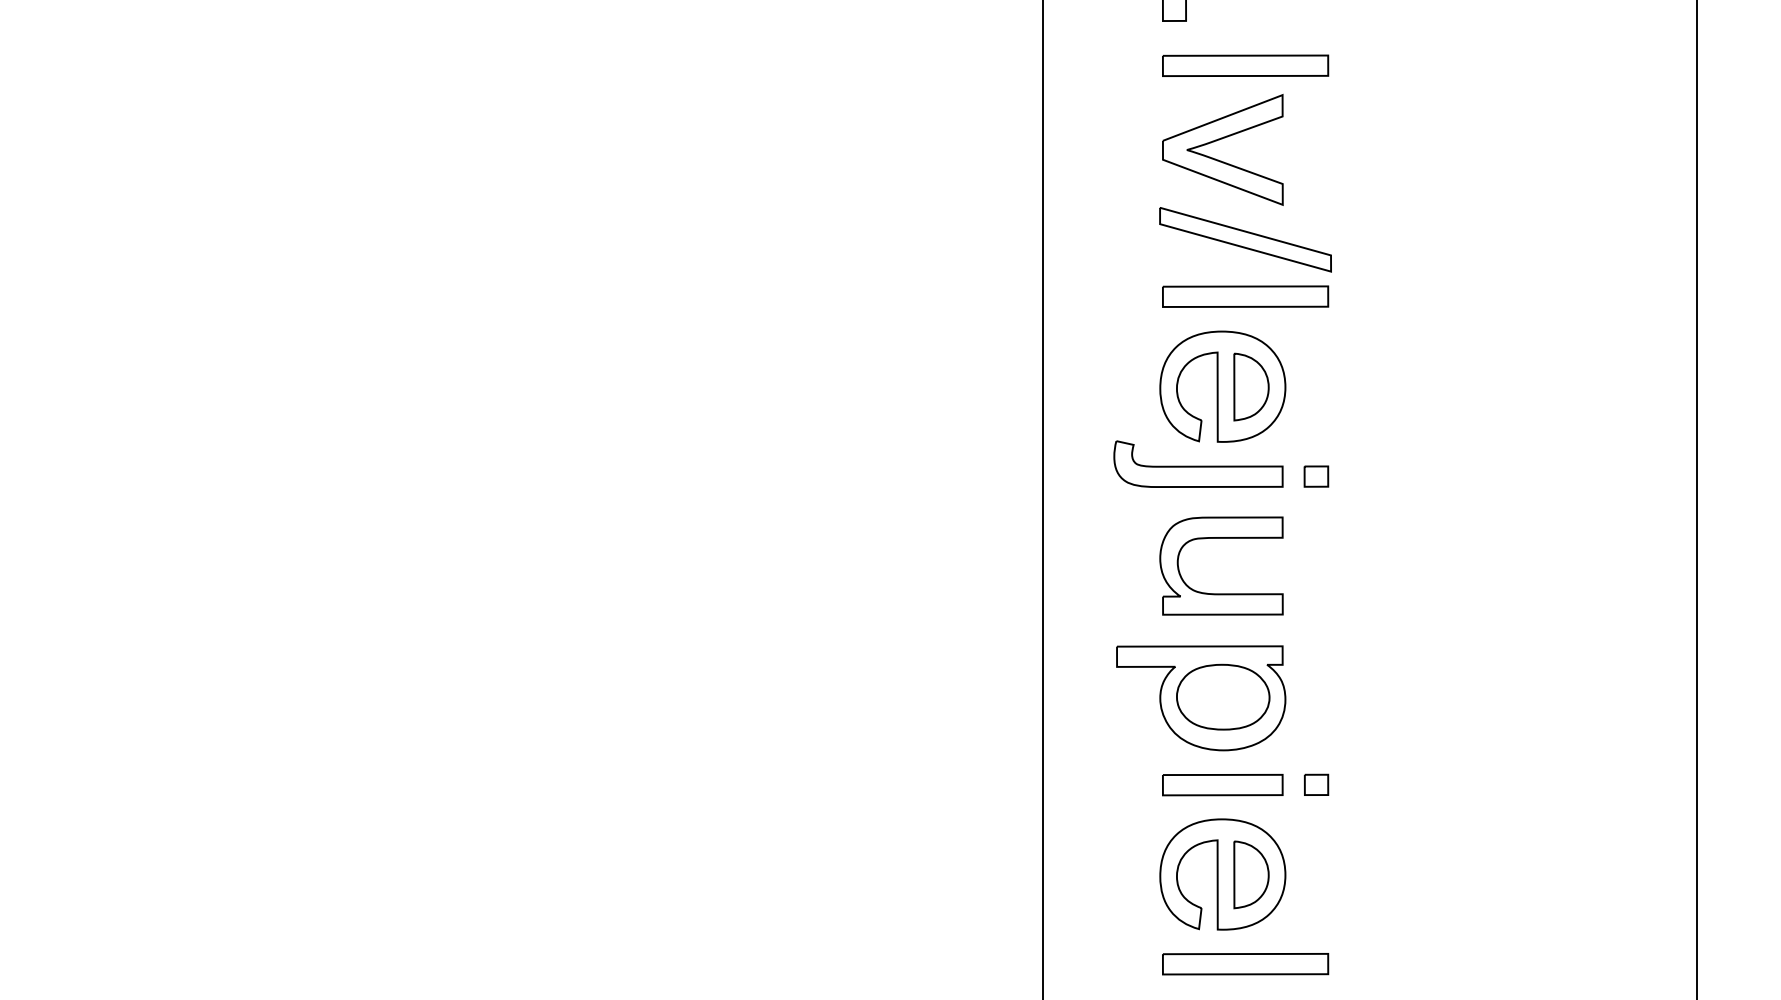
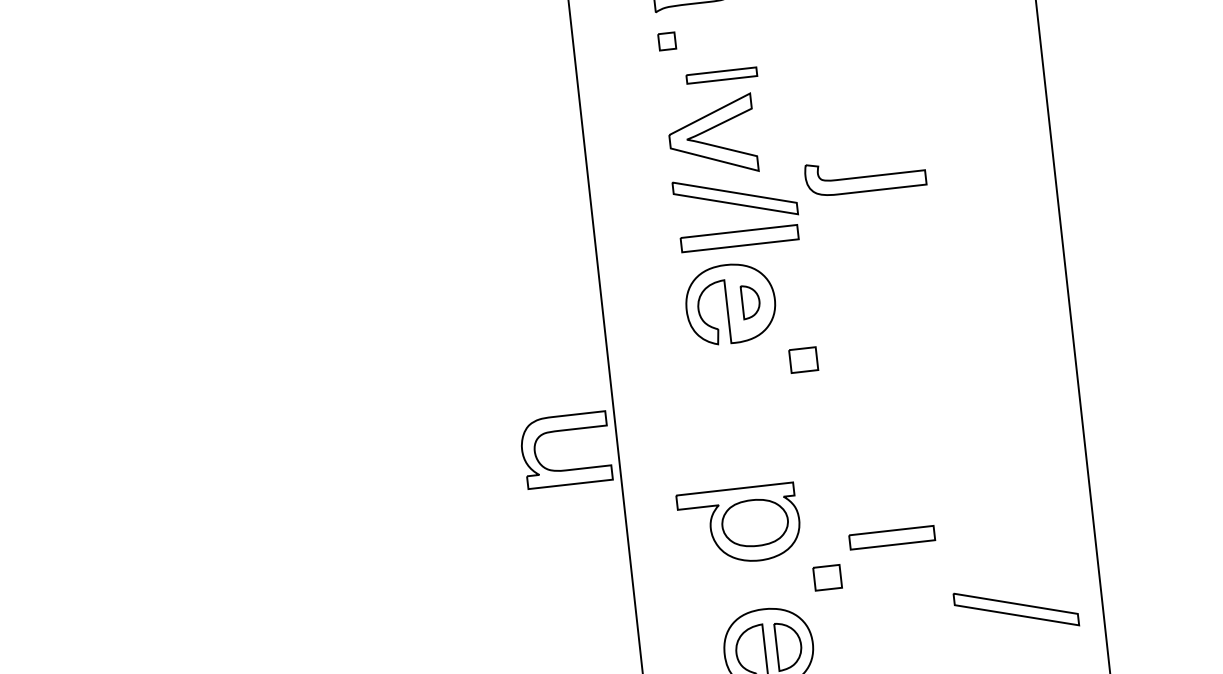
part: (1245, 65) -> (721, 75), size x0.6
part: (1251, 386) -> (750, 301), size x0.7
part: (1198, 463) -> (865, 174), moved
part: (1316, 476) -> (803, 359), size x1.6
part: (1221, 538) -> (563, 430), moved
part: (1316, 784) -> (827, 577), size x1.6
part: (1222, 785) -> (891, 538), moved
part: (1575, 858) -> (1016, 609), added

